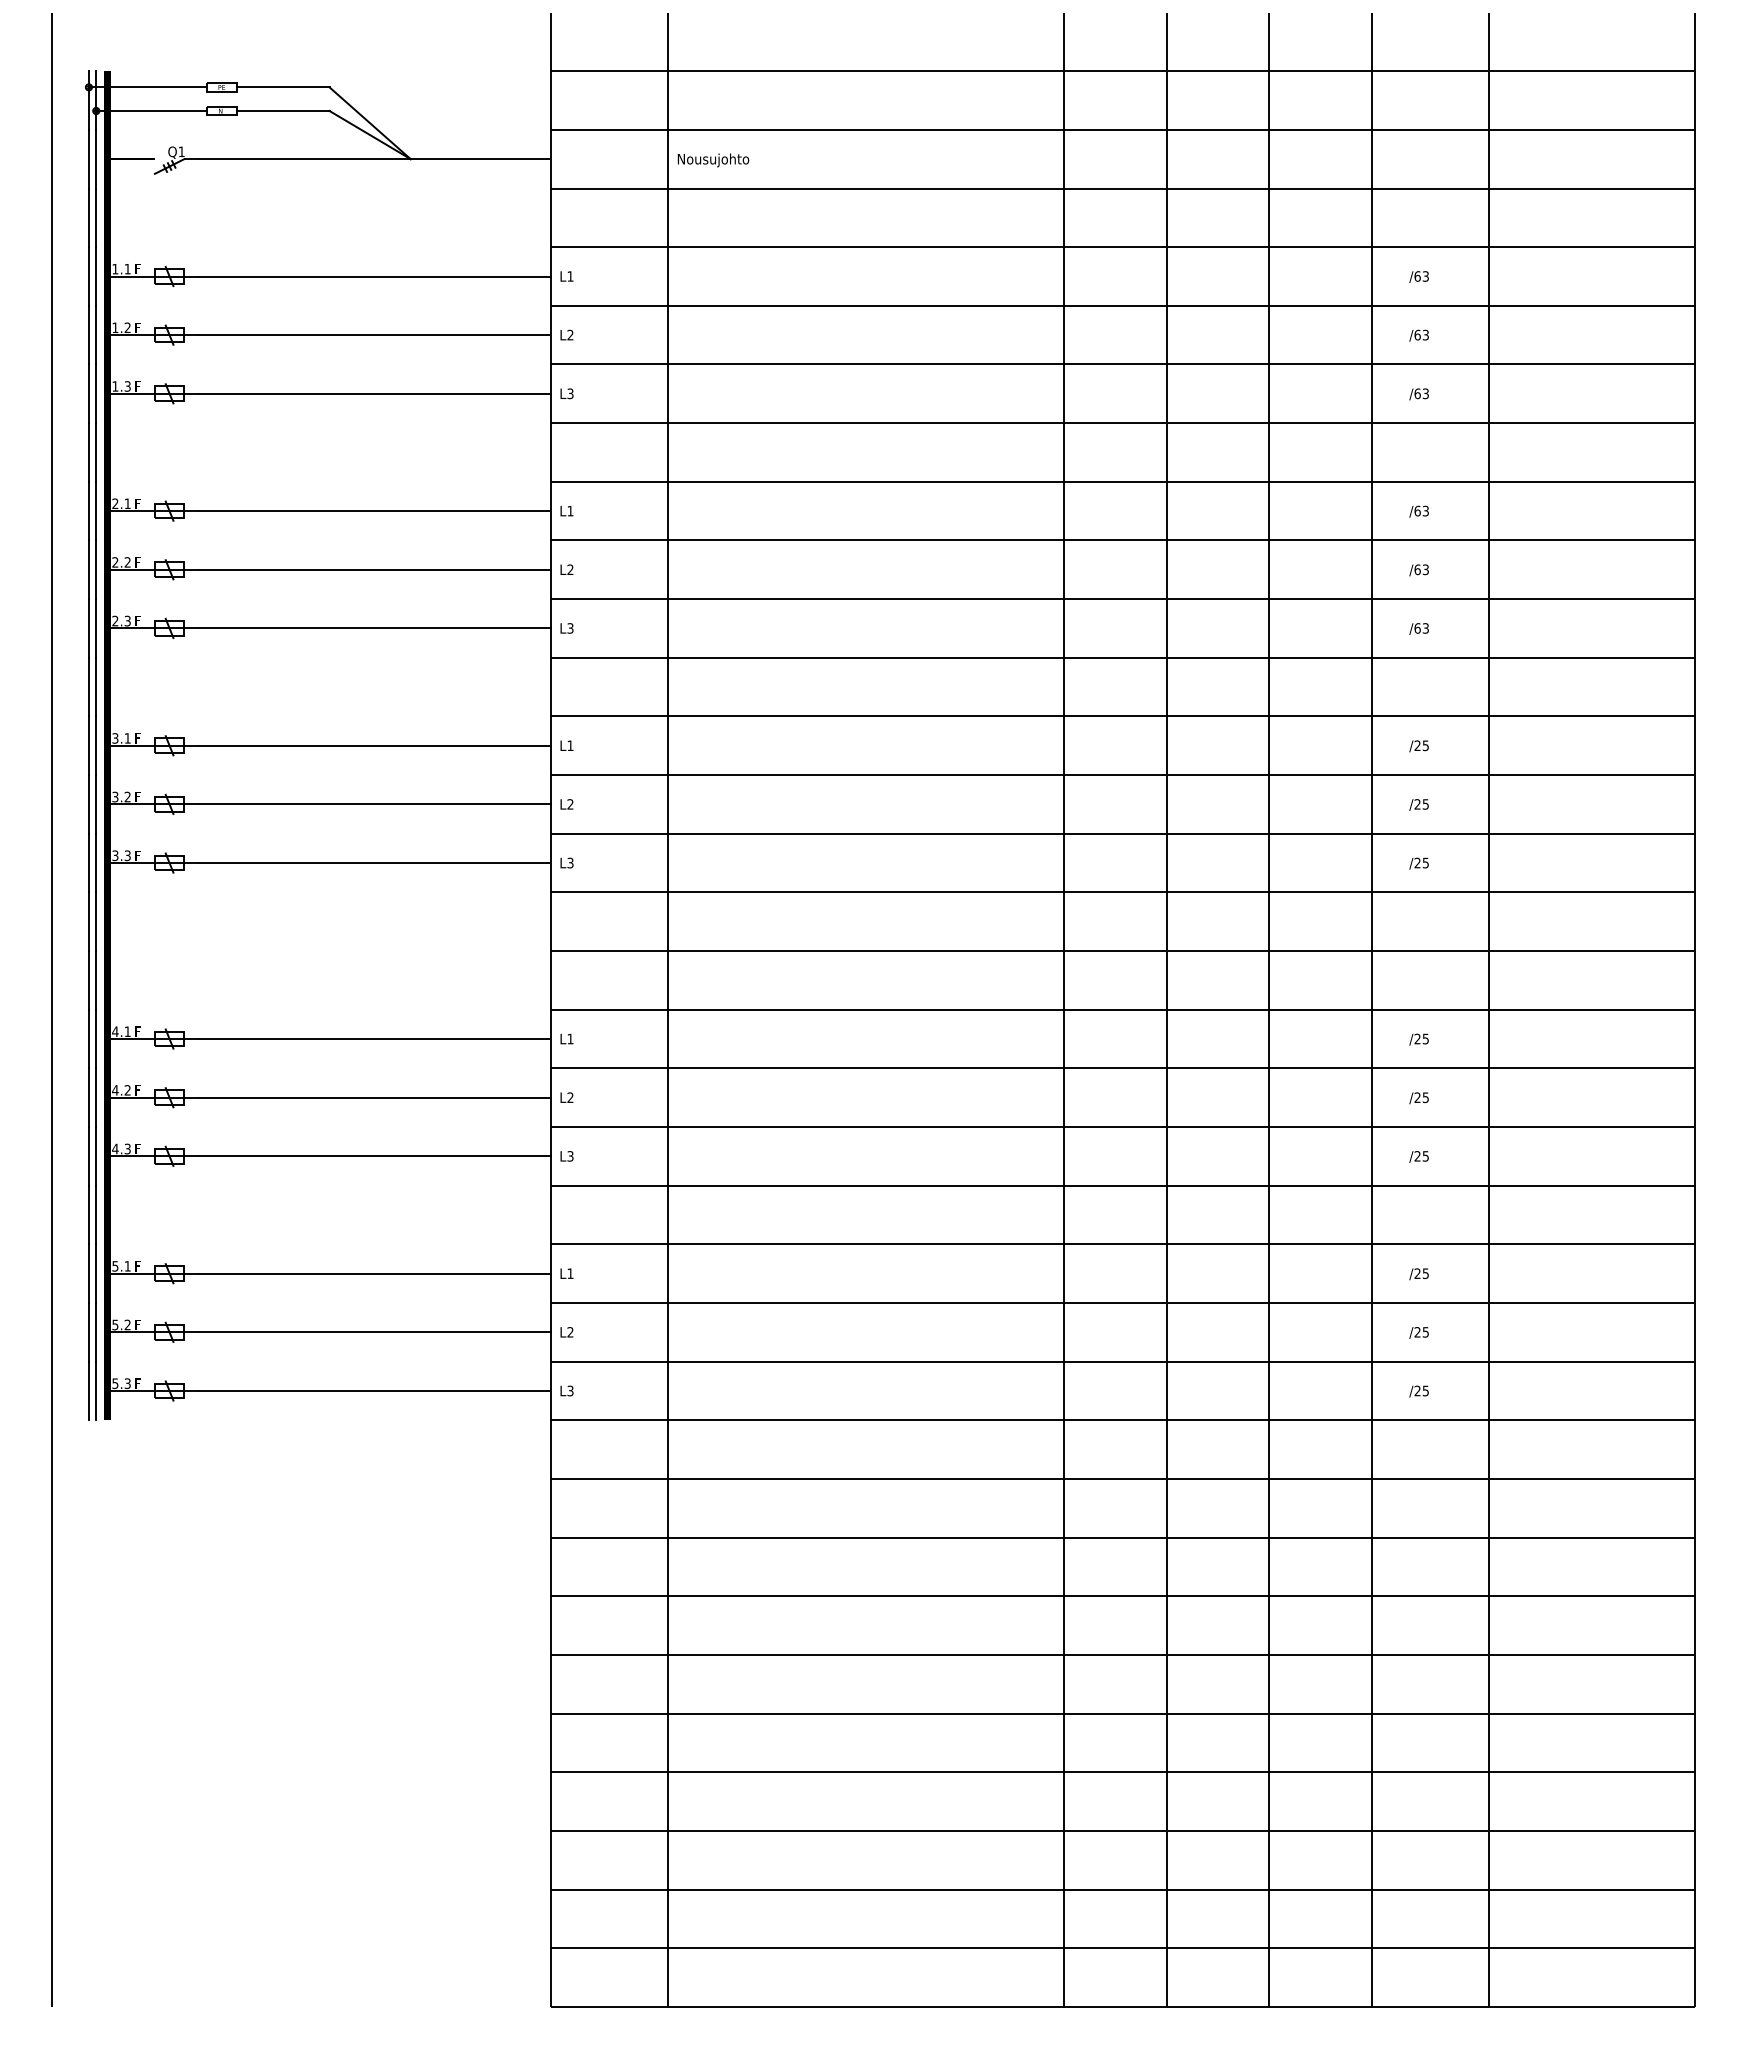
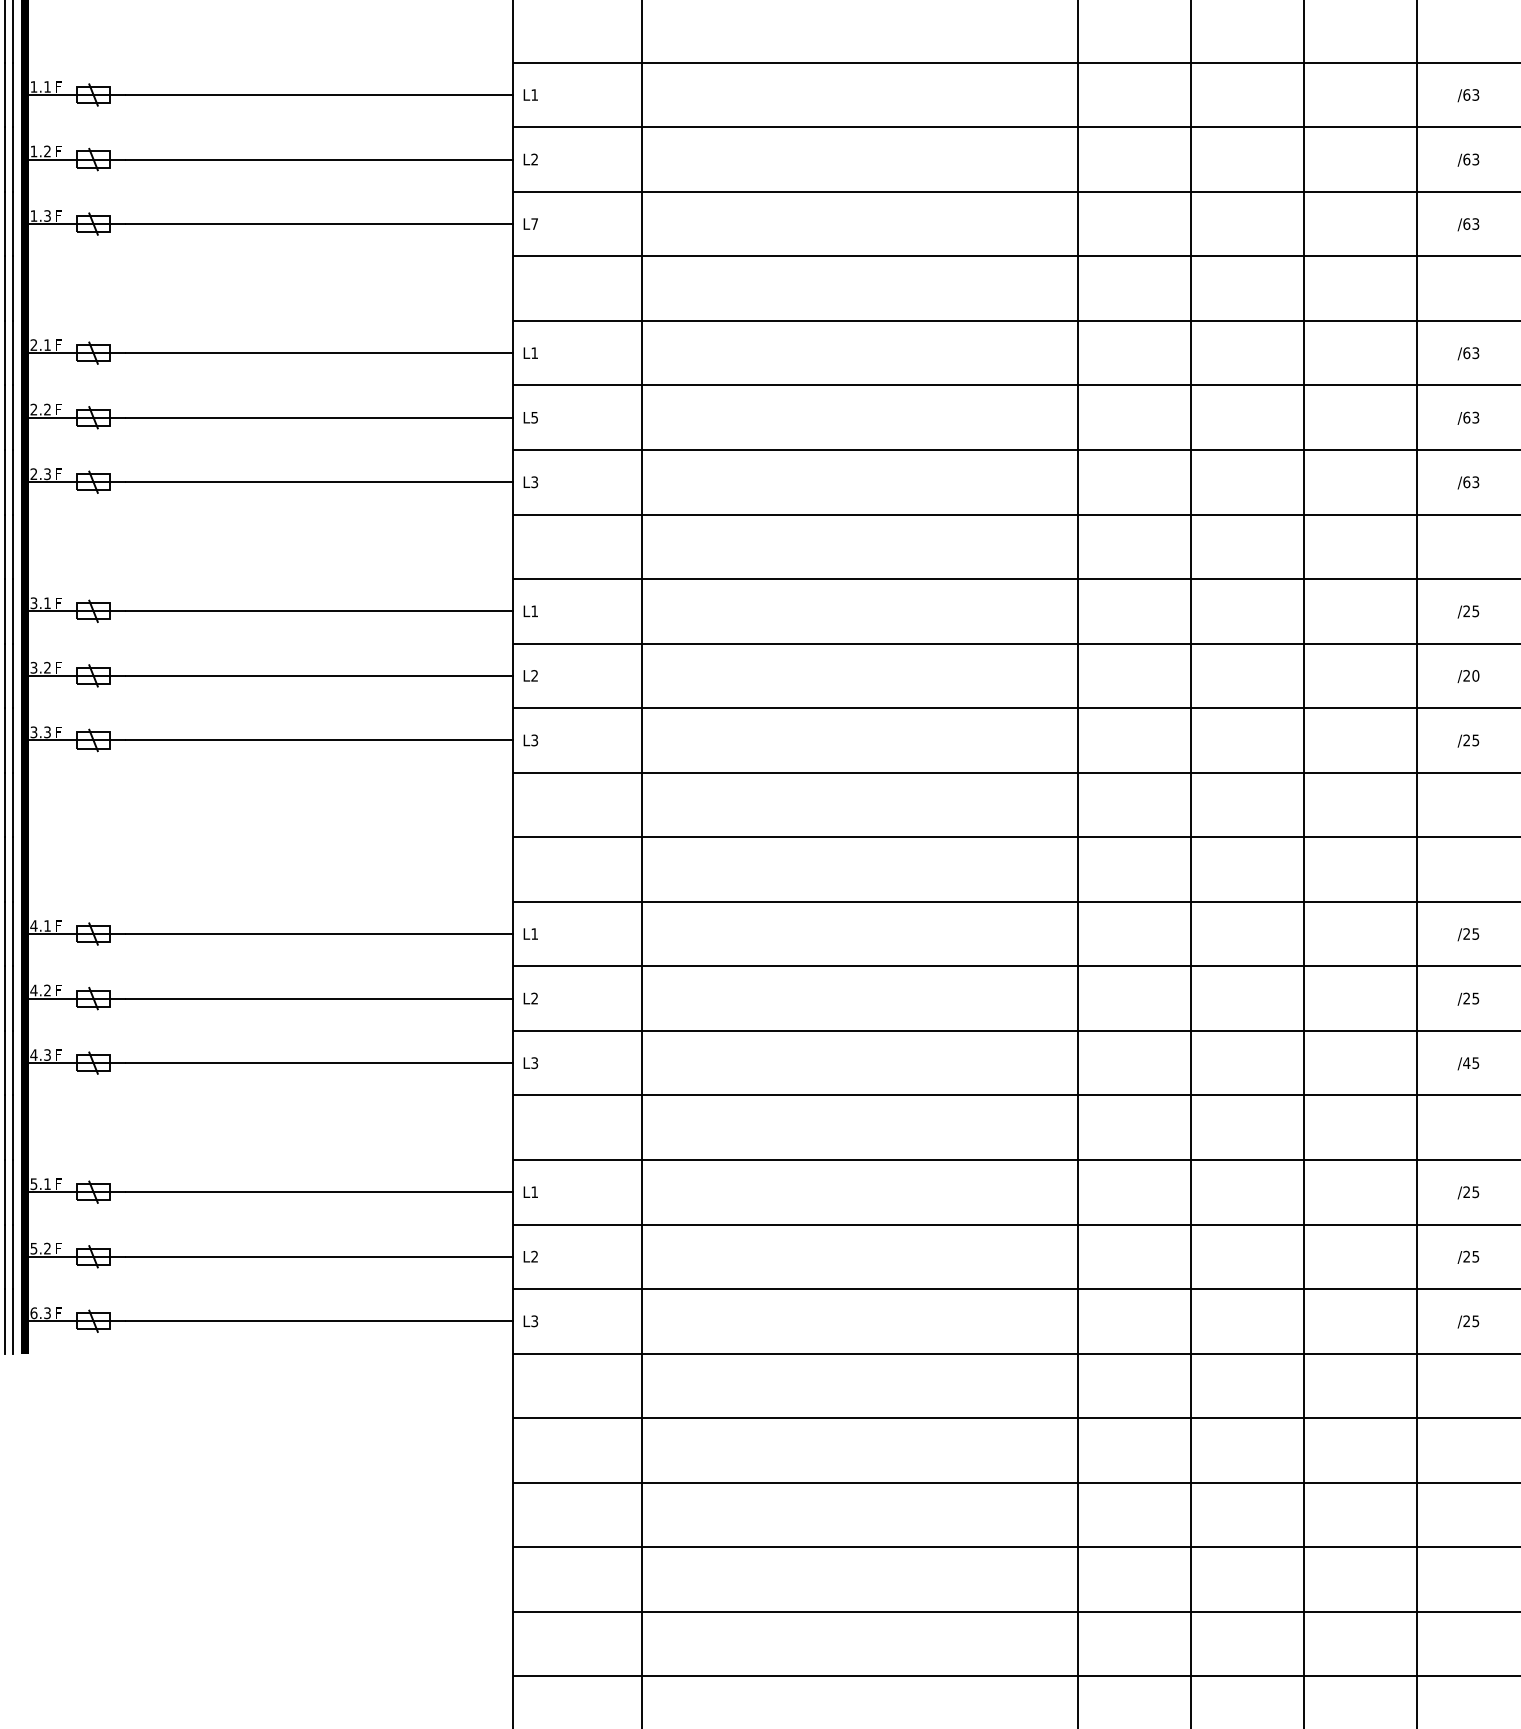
text: (570, 393) -> (534, 223), L3 -> L7
text: (570, 569) -> (534, 417), L2 -> L5
text: (1425, 804) -> (1475, 675), /25 -> /20
text: (1417, 1156) -> (1466, 1063), /25 -> /45
text: (115, 1383) -> (34, 1313), 5.3 -> 6.3

